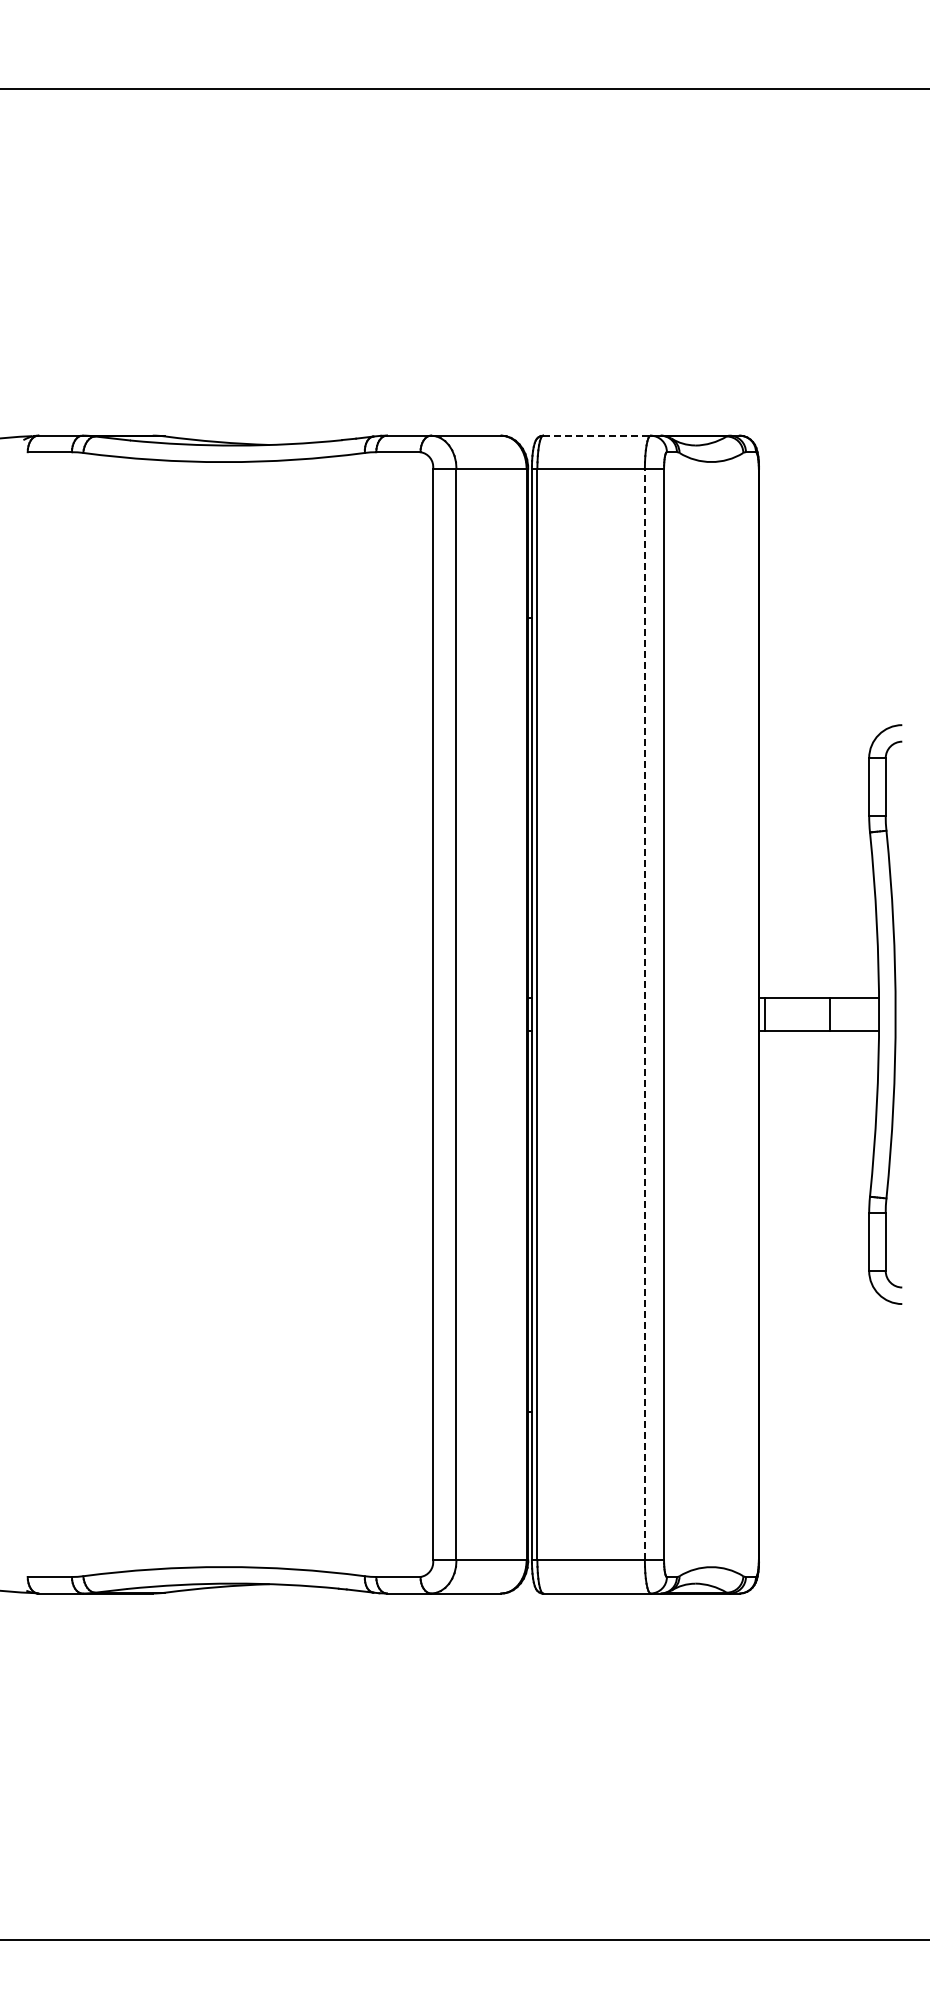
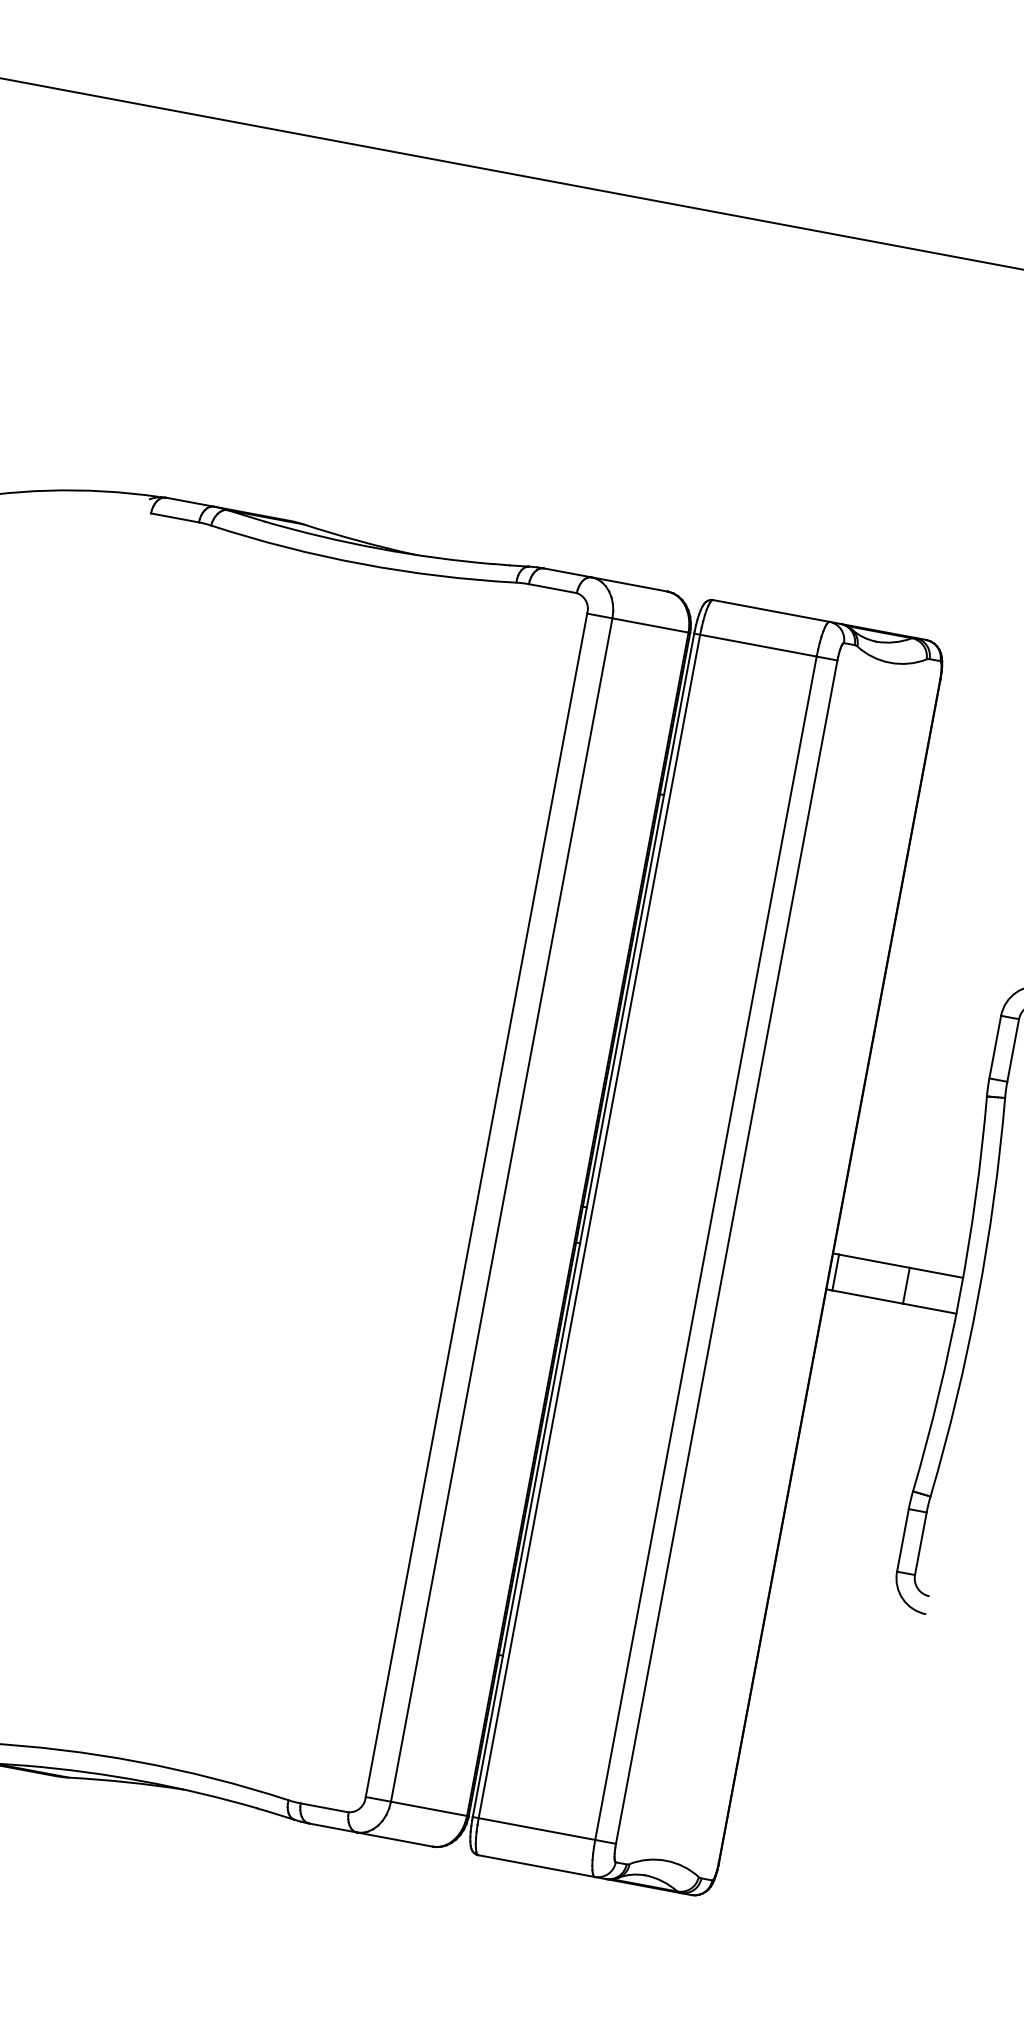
line: (596, 435) -> (770, 610), dashed -> solid
line: (644, 1014) -> (705, 1248), dashed -> solid

